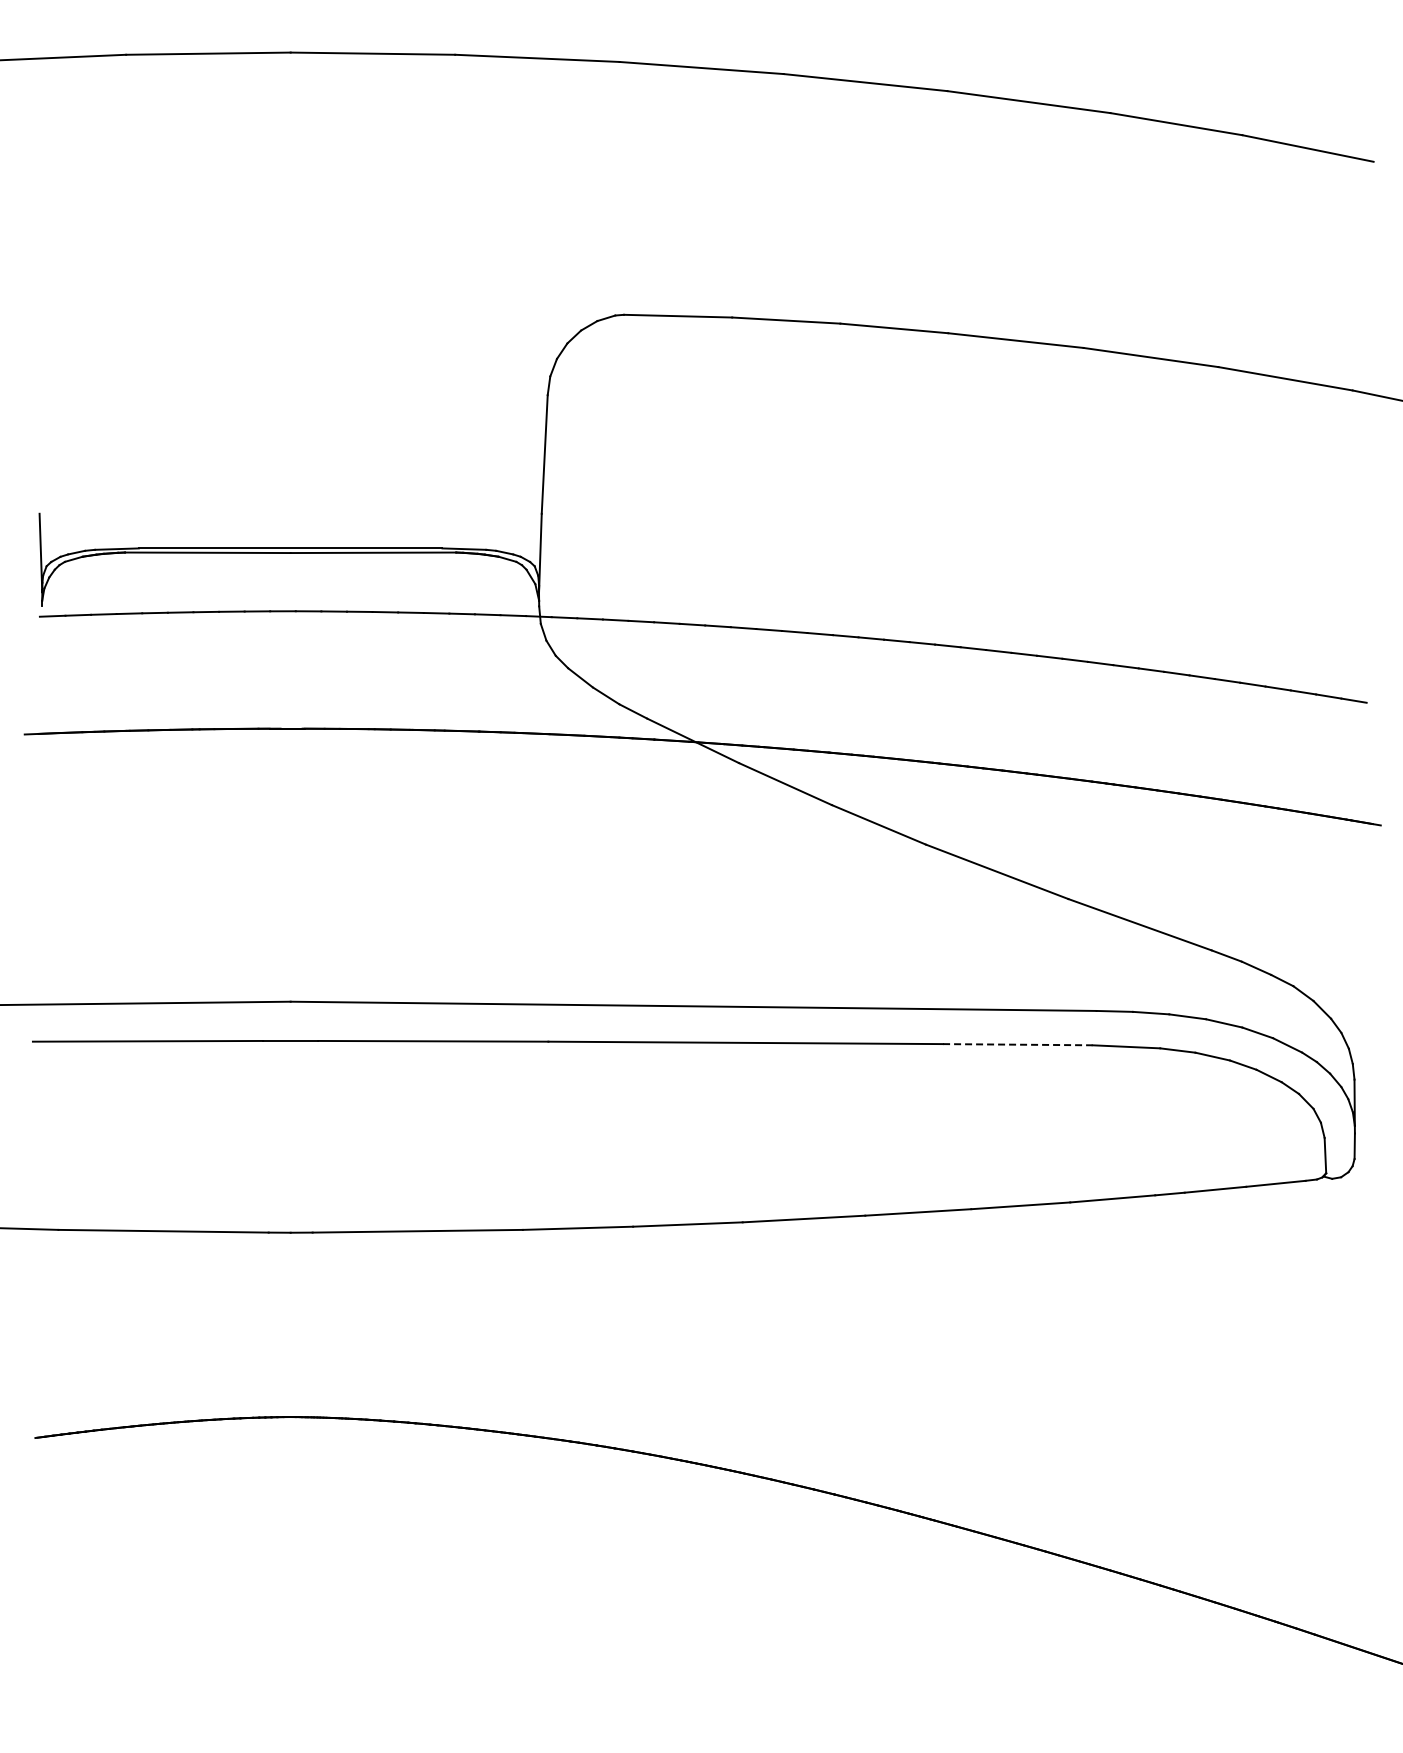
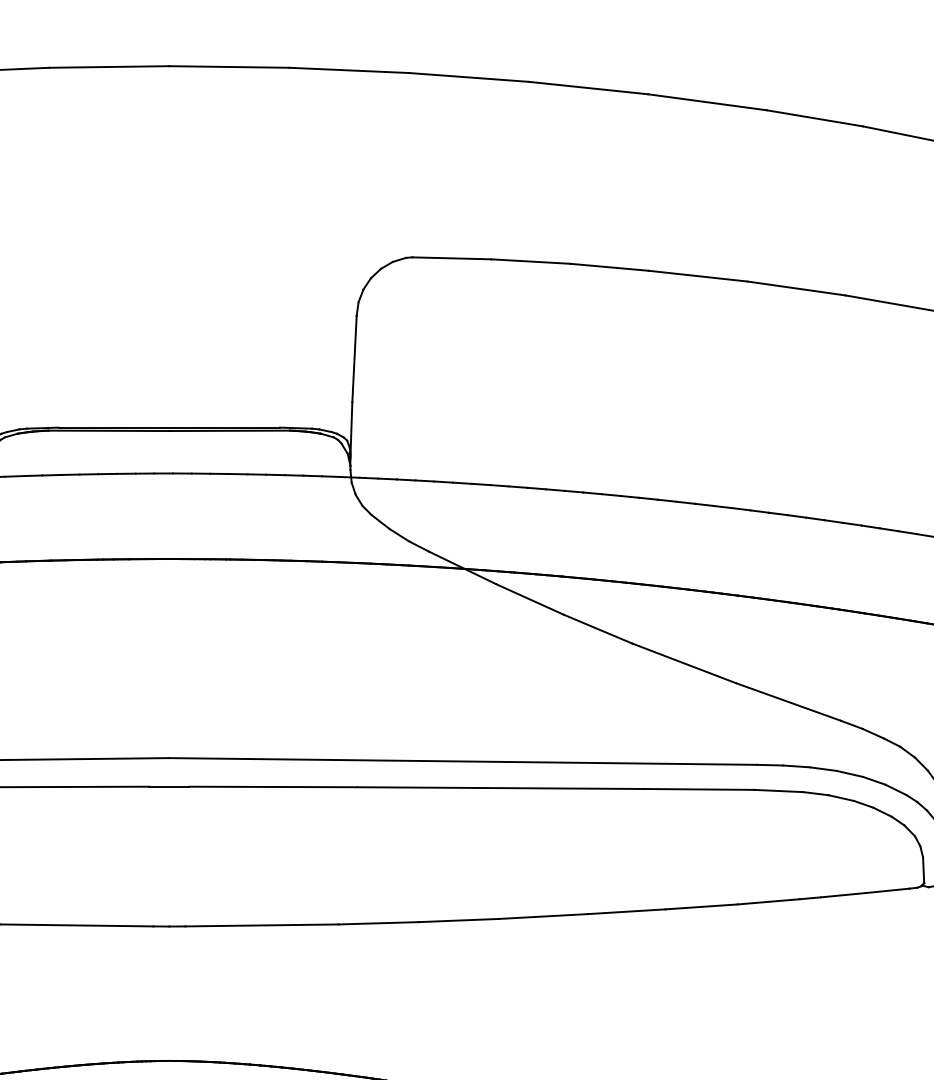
line: (1017, 1044) -> (699, 789), dashed -> solid

